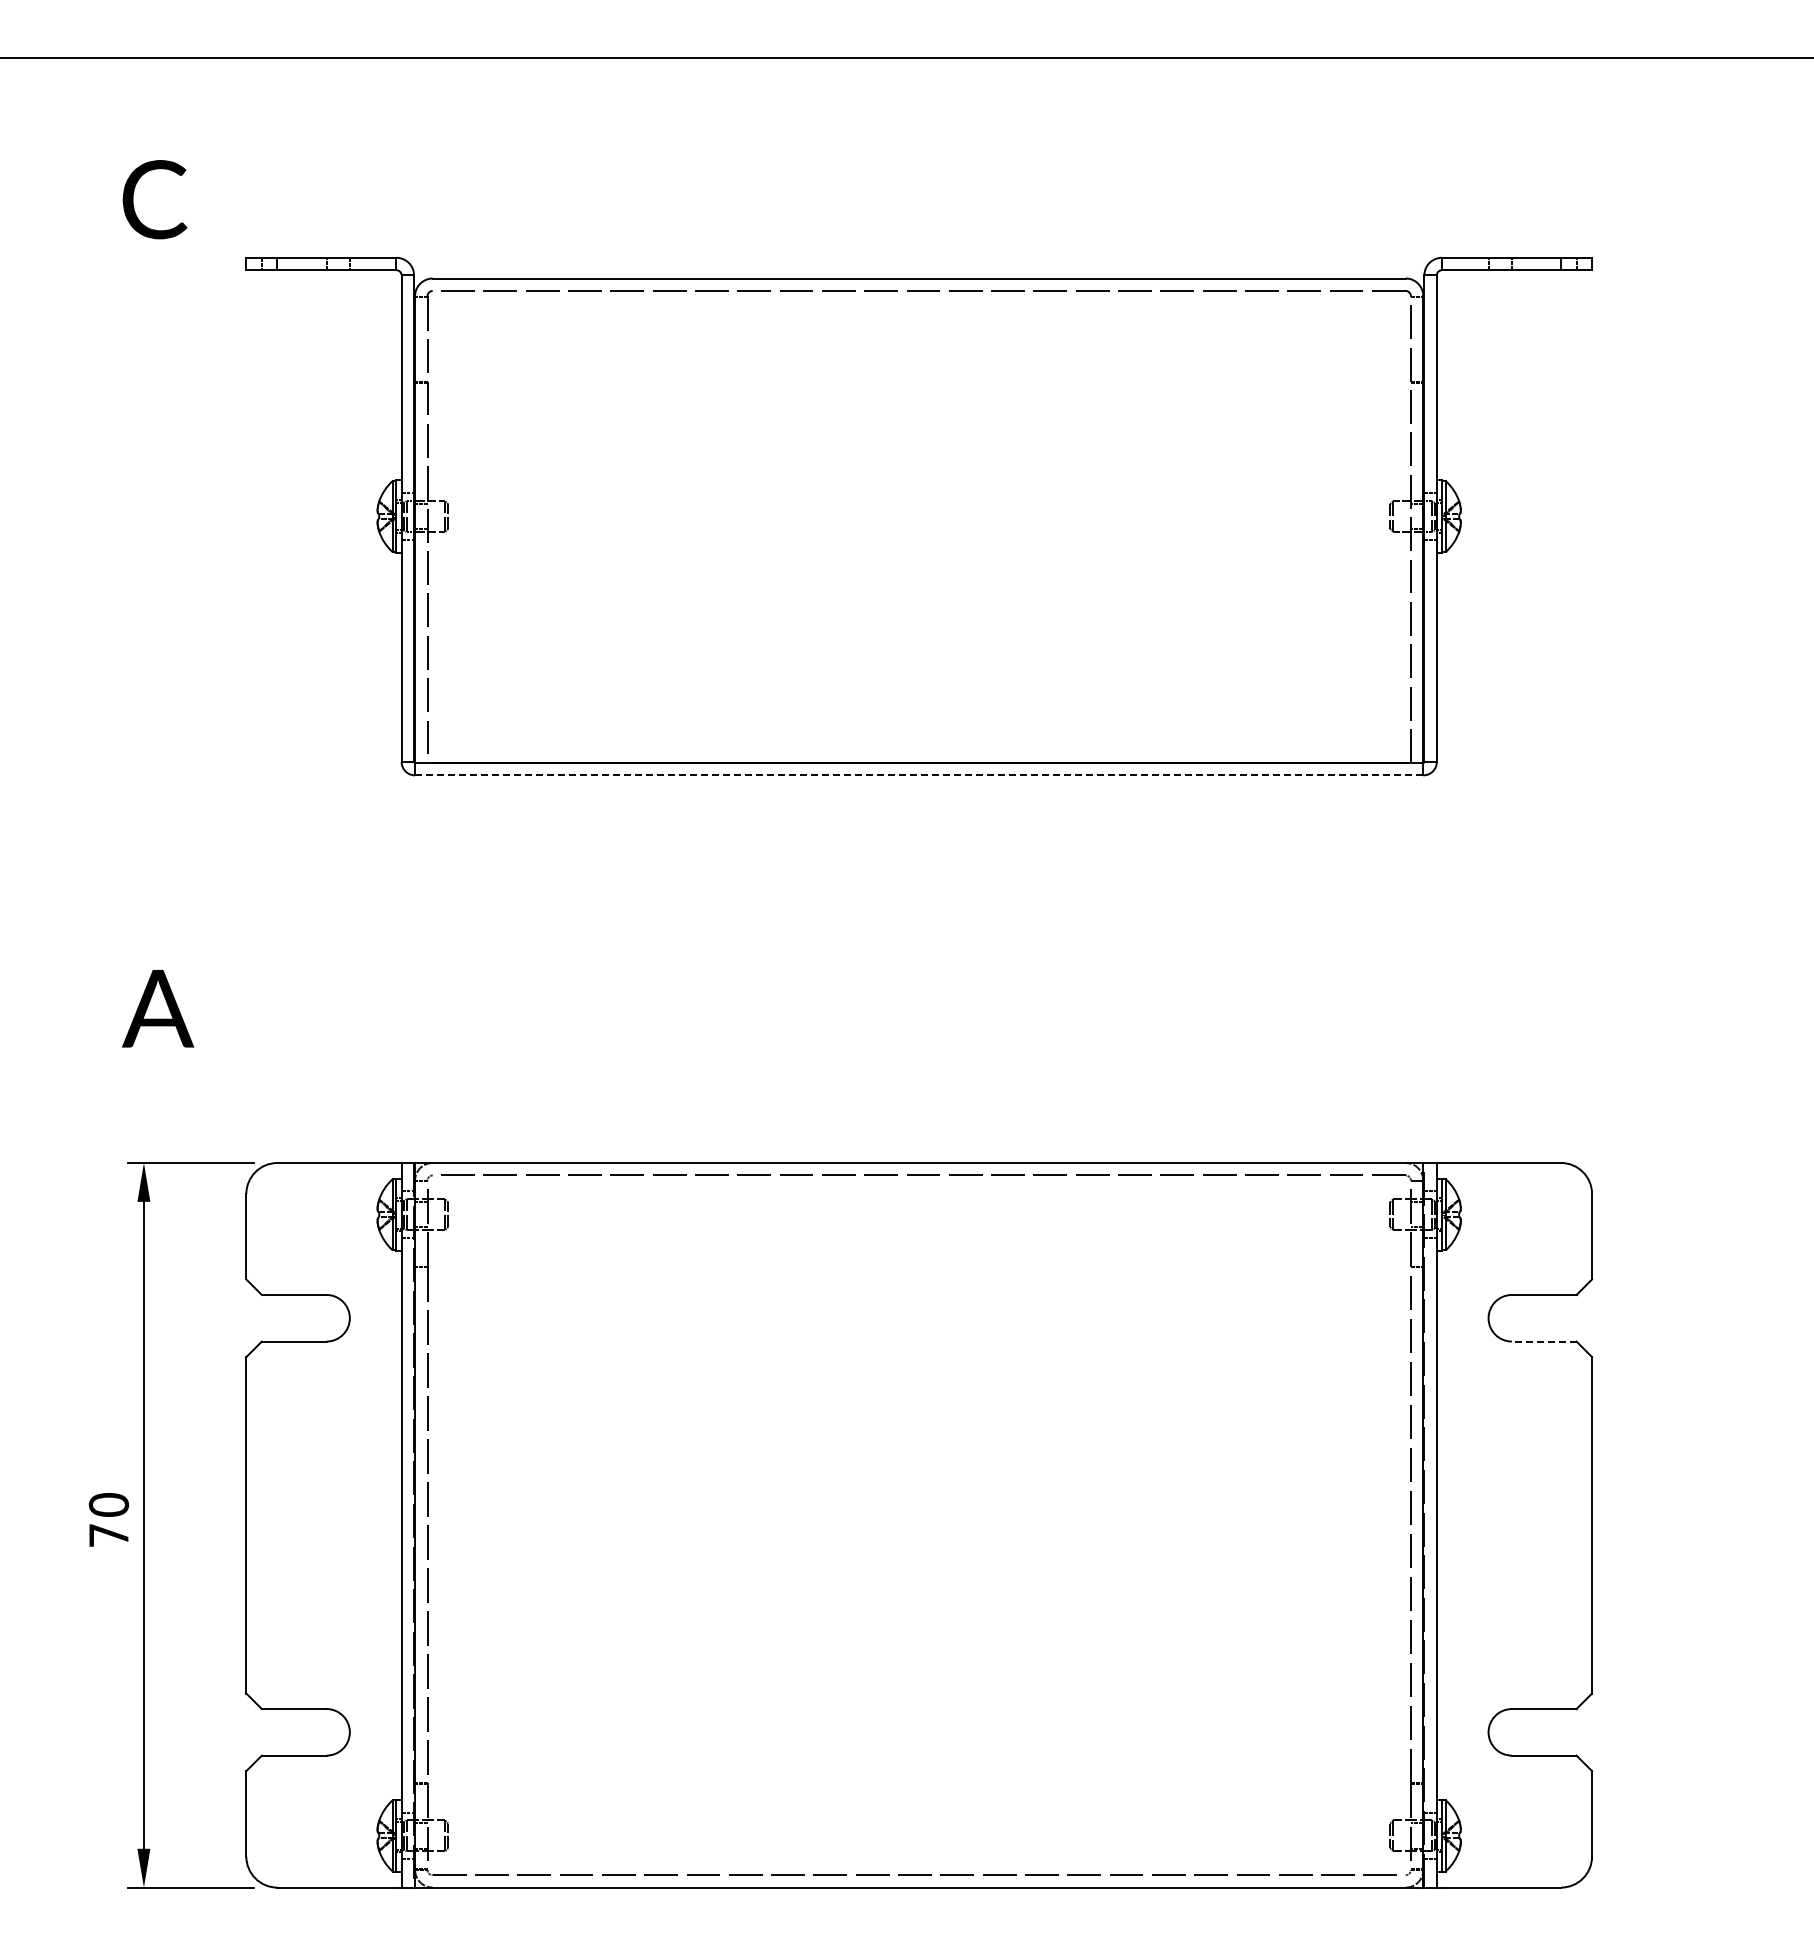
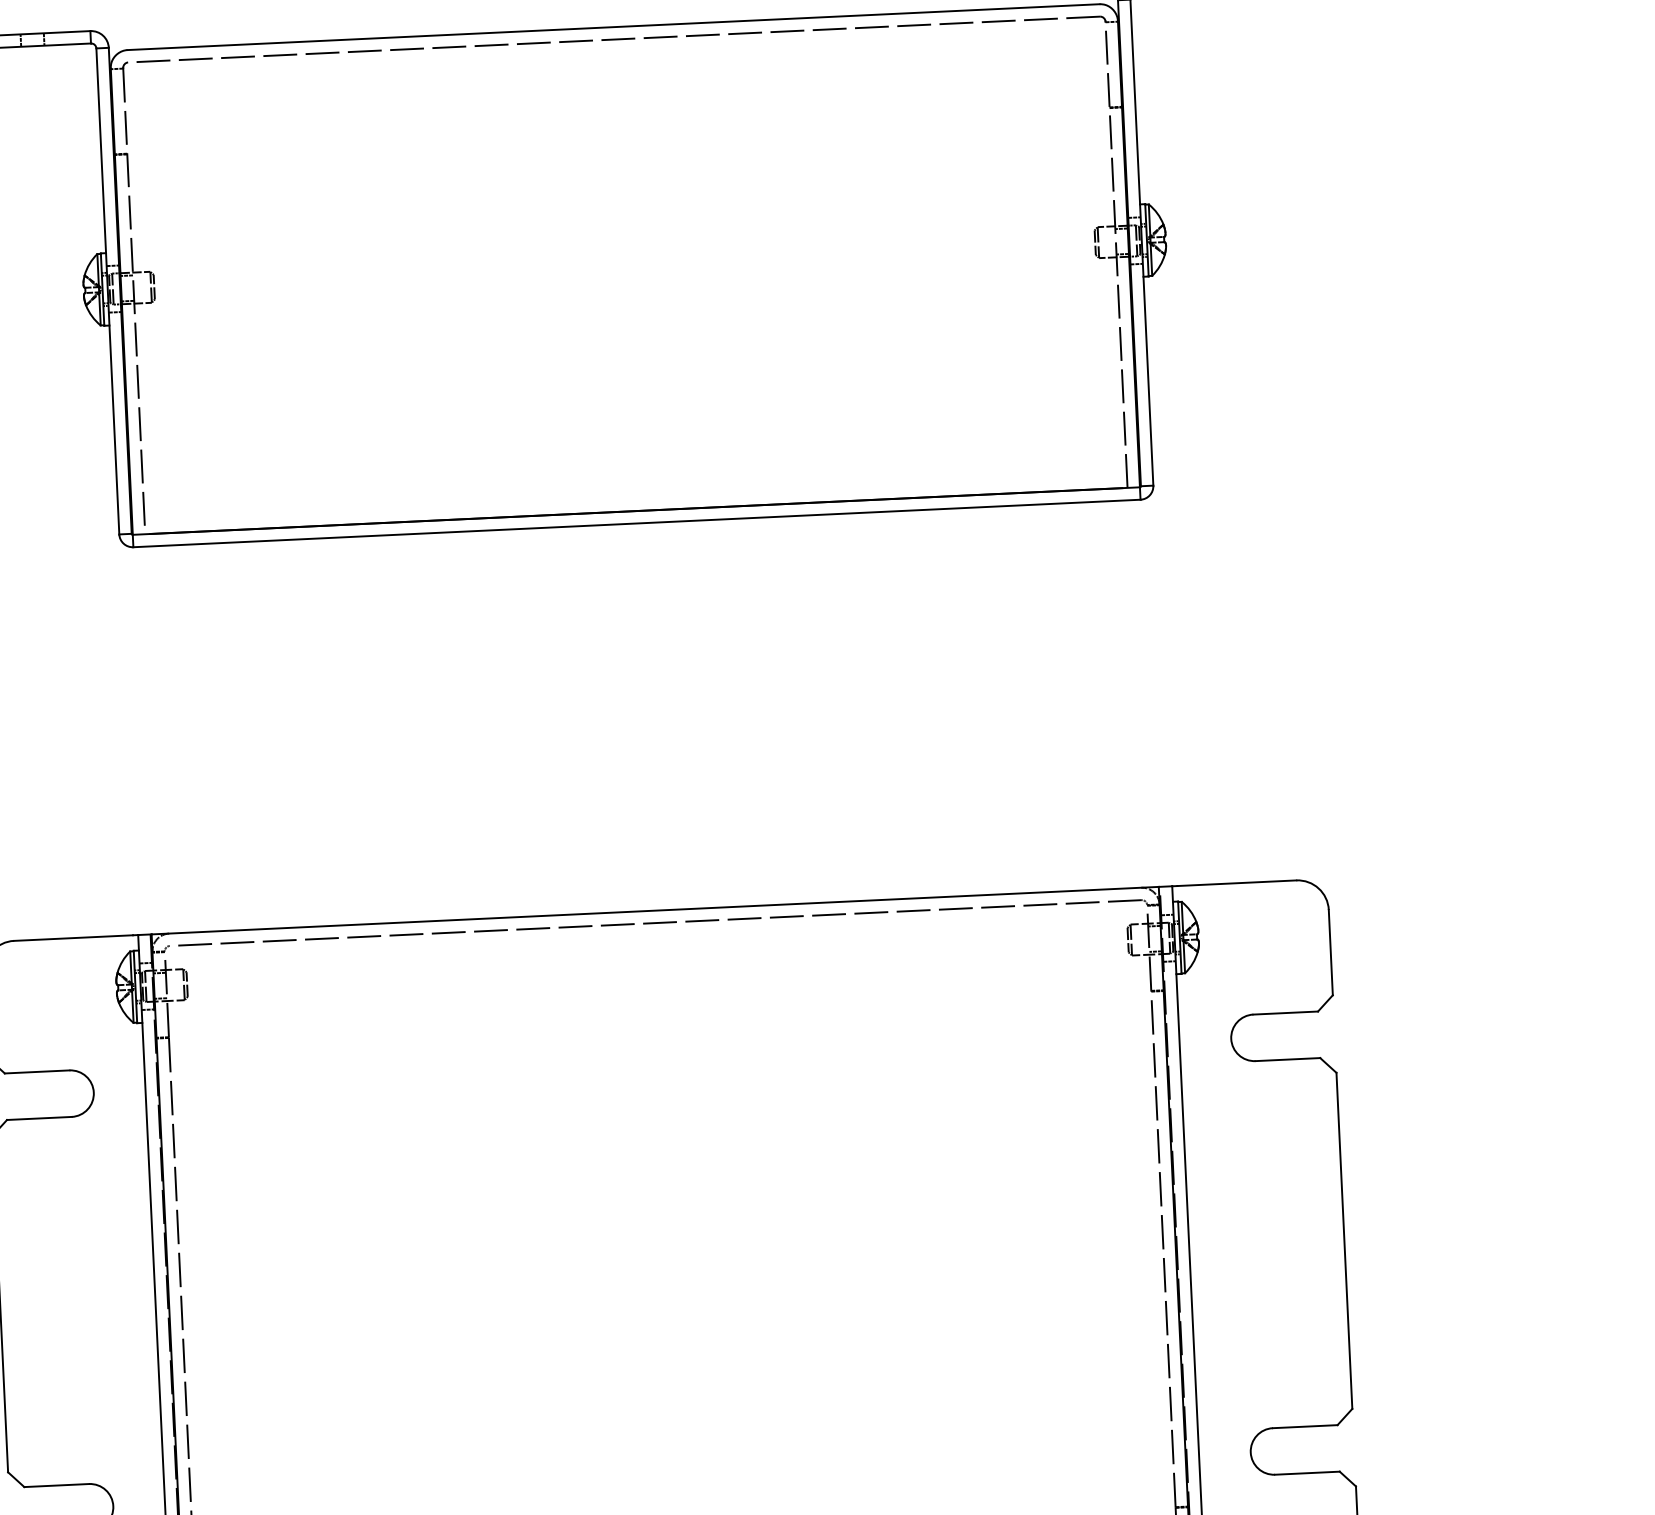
line: (919, 775) -> (637, 523), dashed -> solid
line: (1543, 1341) -> (1287, 1059), dashed -> solid

